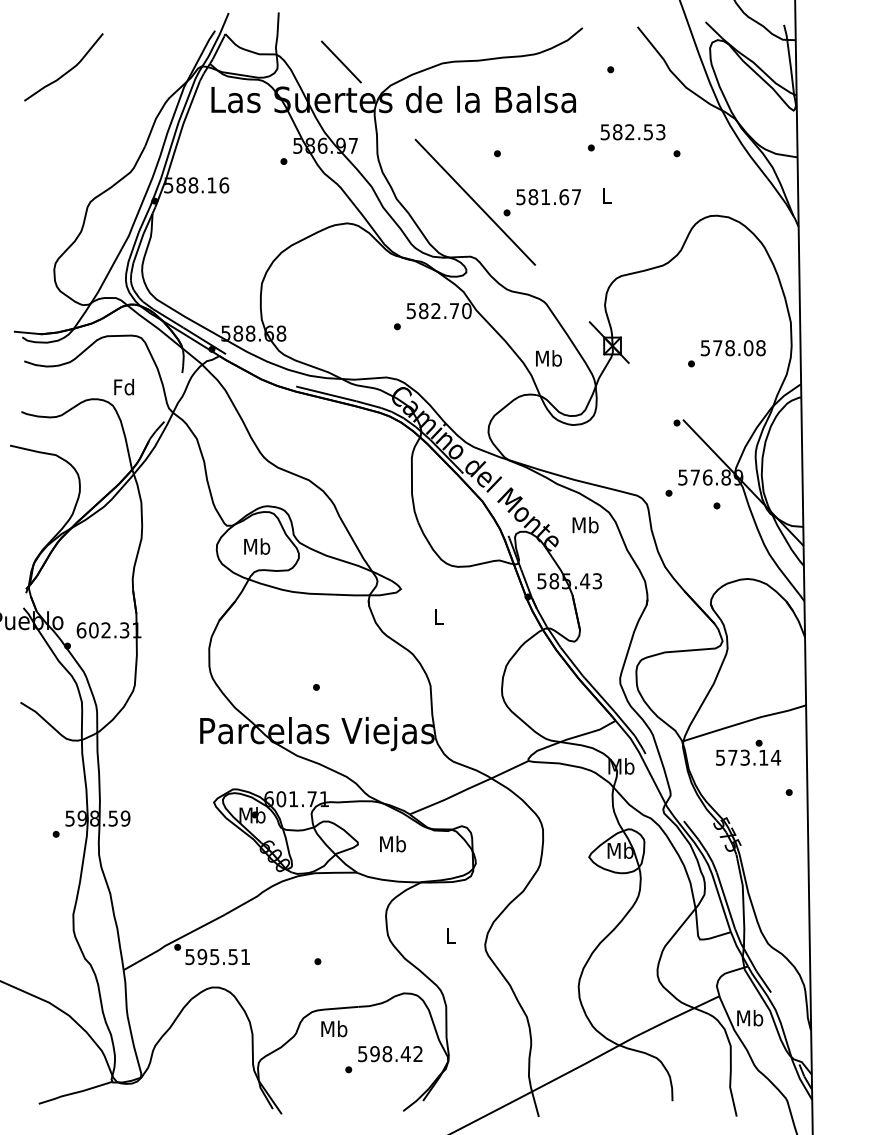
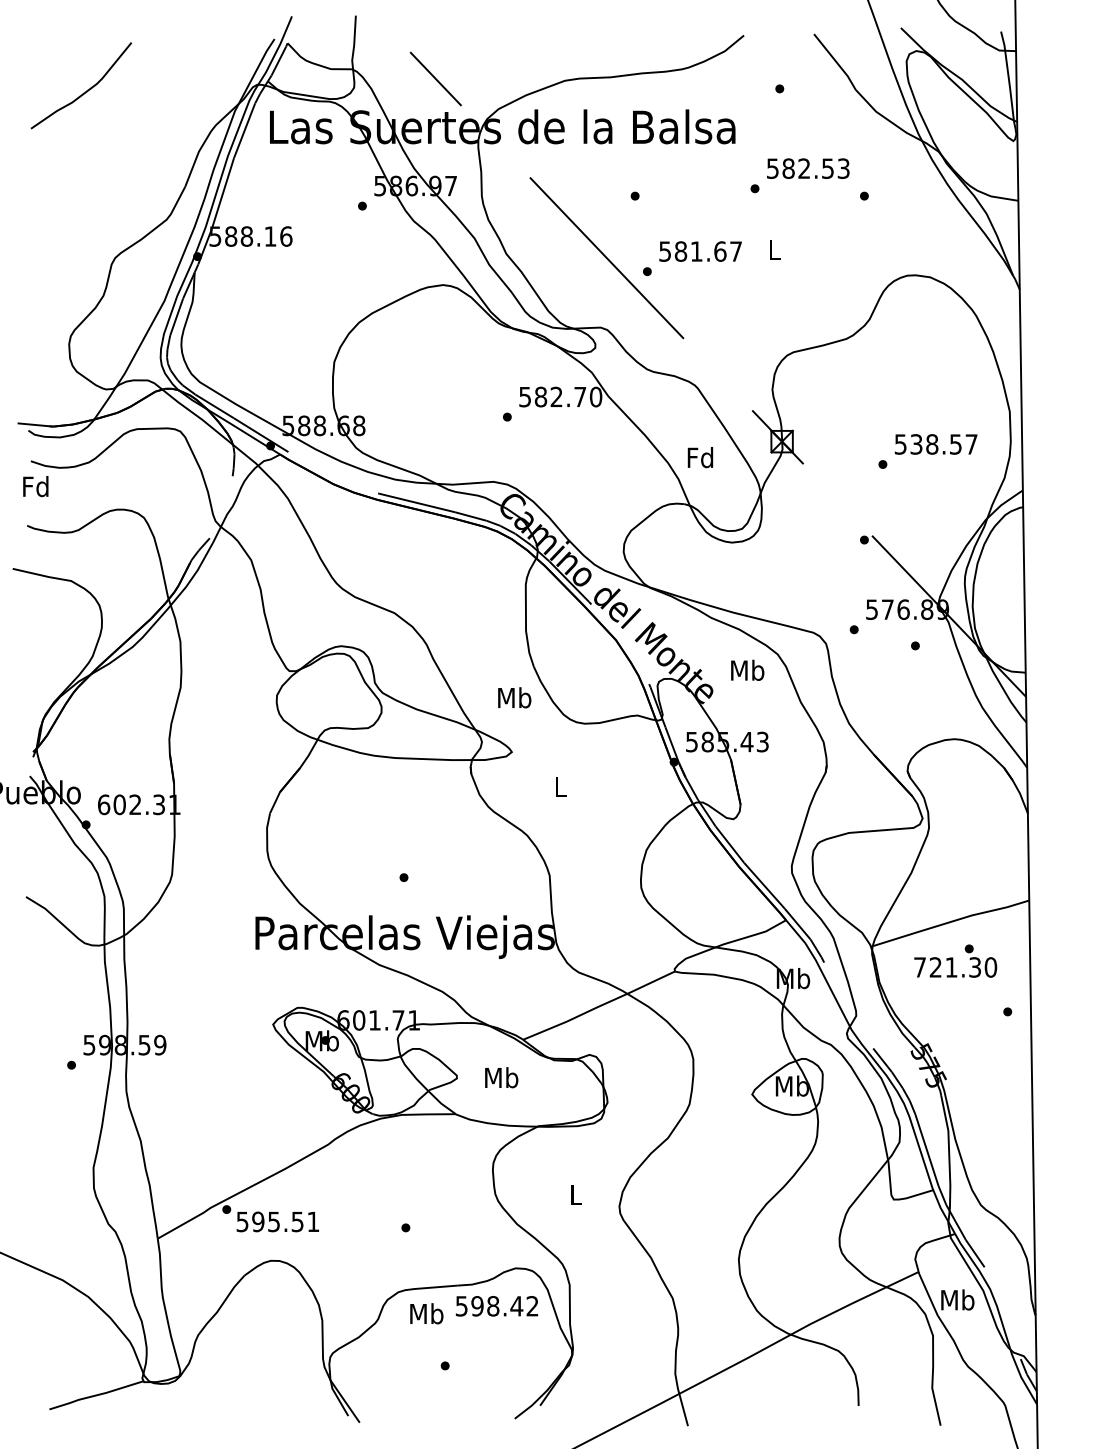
text: (739, 348) -> (944, 444), 578.08 -> 538.57
text: (548, 358) -> (700, 457), Mb -> Fd
text: (123, 386) -> (34, 485), moved
text: (257, 546) -> (515, 697), moved
text: (748, 757) -> (955, 967), 573.14 -> 721.30
text: (390, 1054) -> (497, 1306), moved

